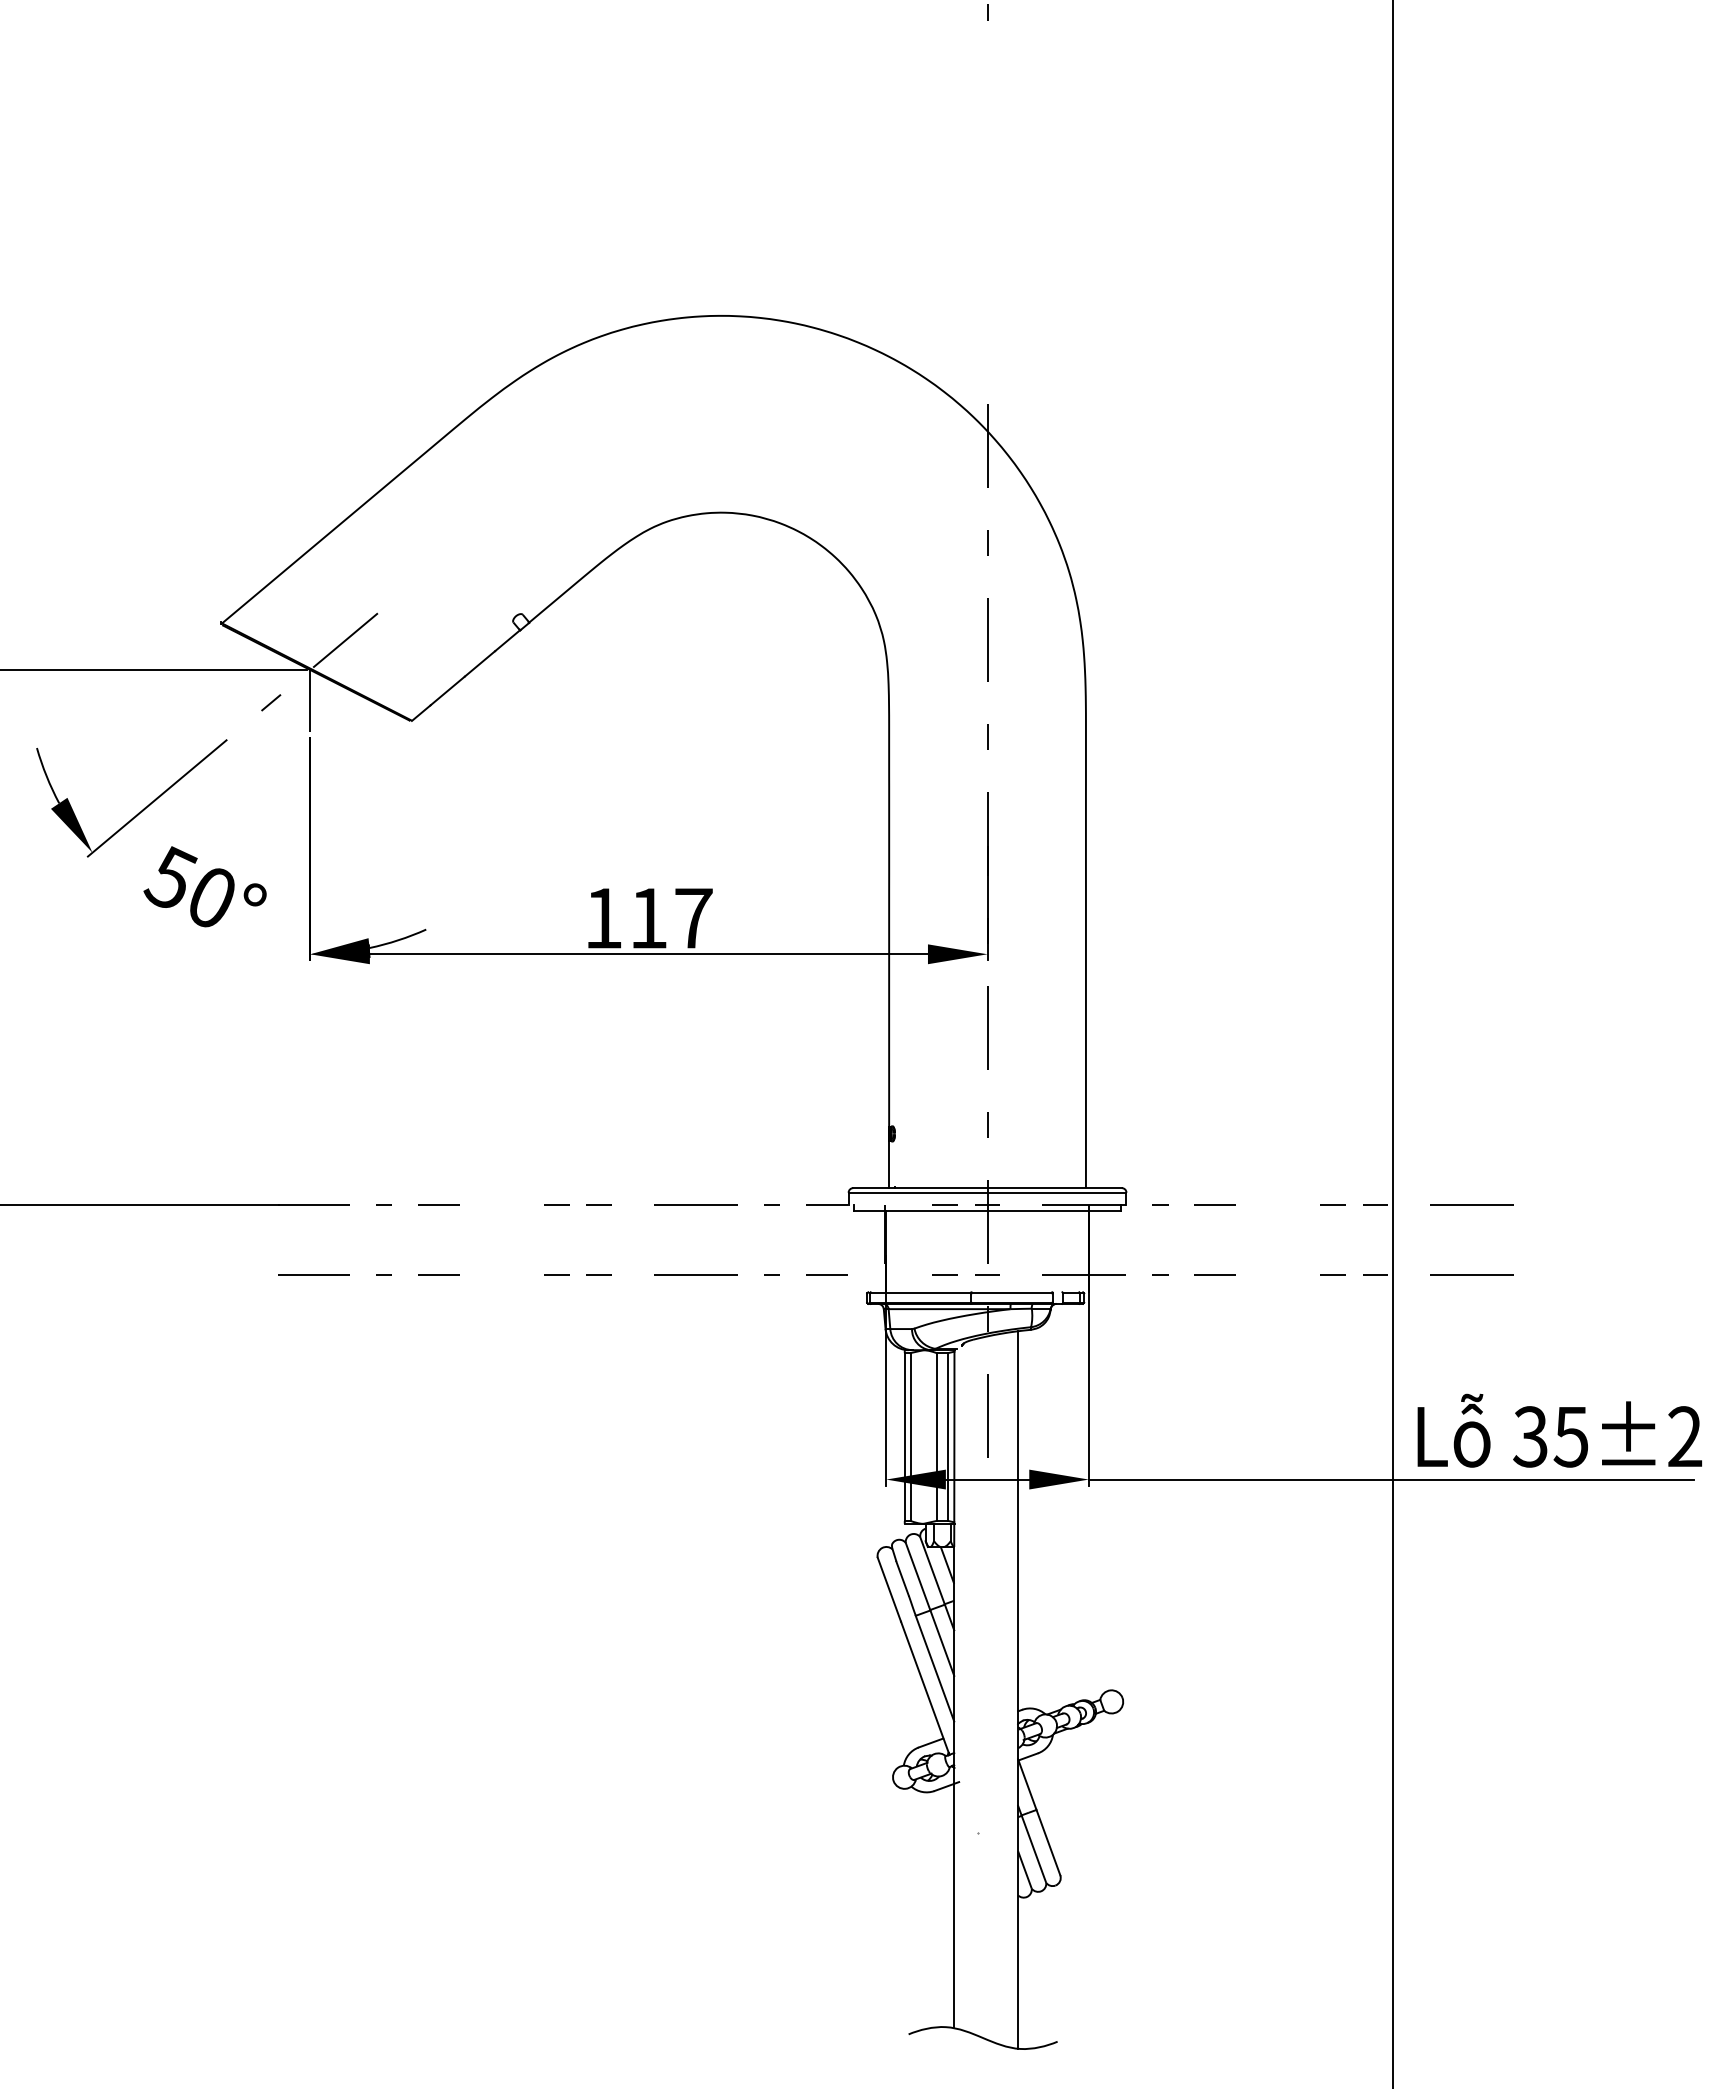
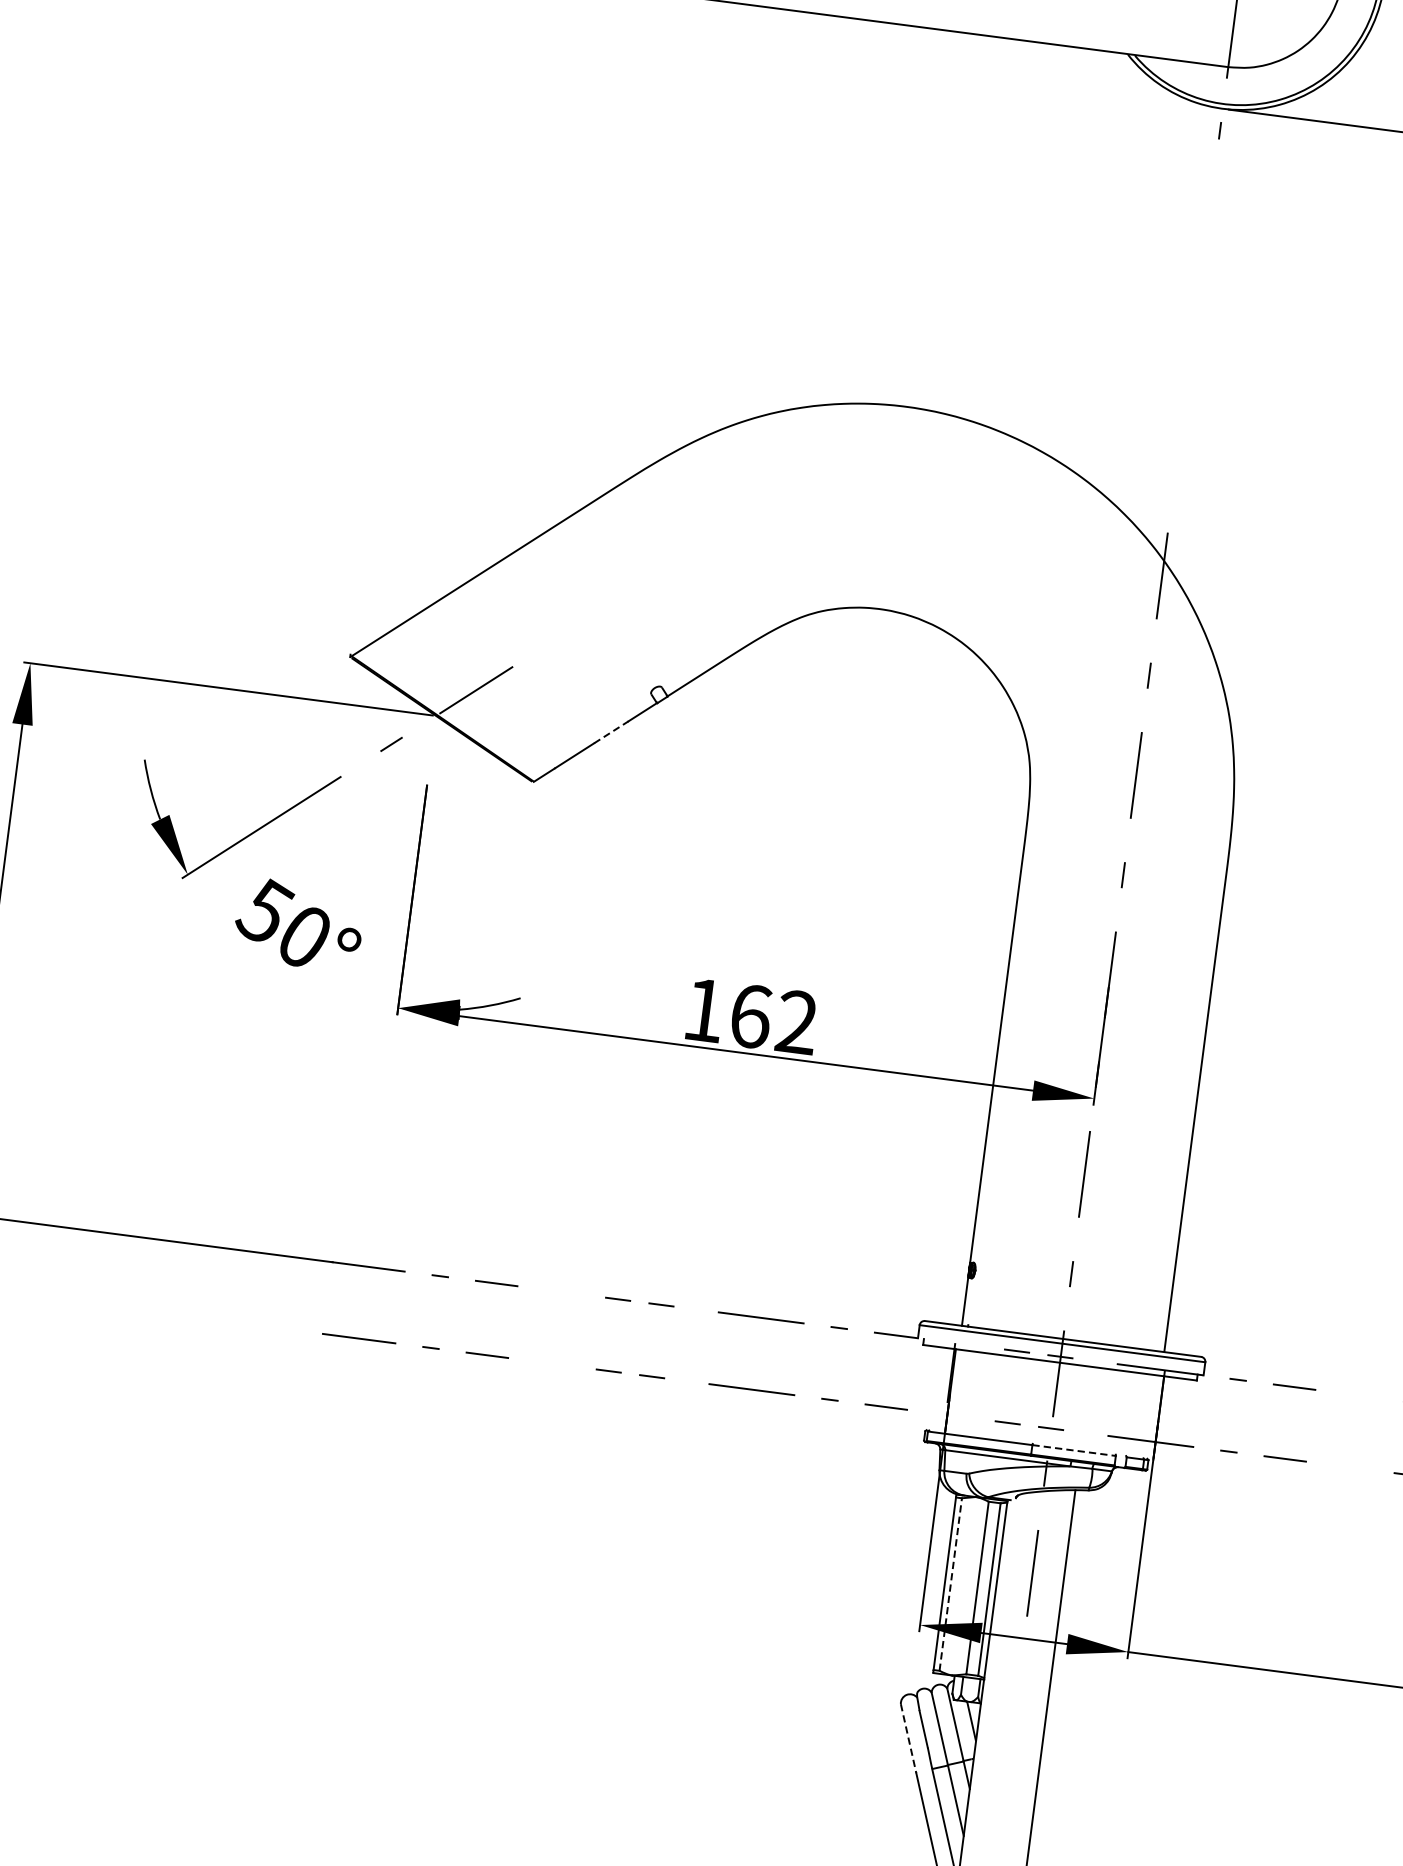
line: (479, 663) -> (610, 731), solid -> dashed
line: (310, 700) -> (432, 747), removed
text: (671, 918) -> (774, 1019), 117 -> 162
line: (1011, 1293) -> (1073, 1450), solid -> dashed
line: (910, 1437) -> (950, 1585), solid -> dashed
line: (889, 1590) -> (908, 1739), solid -> dashed

